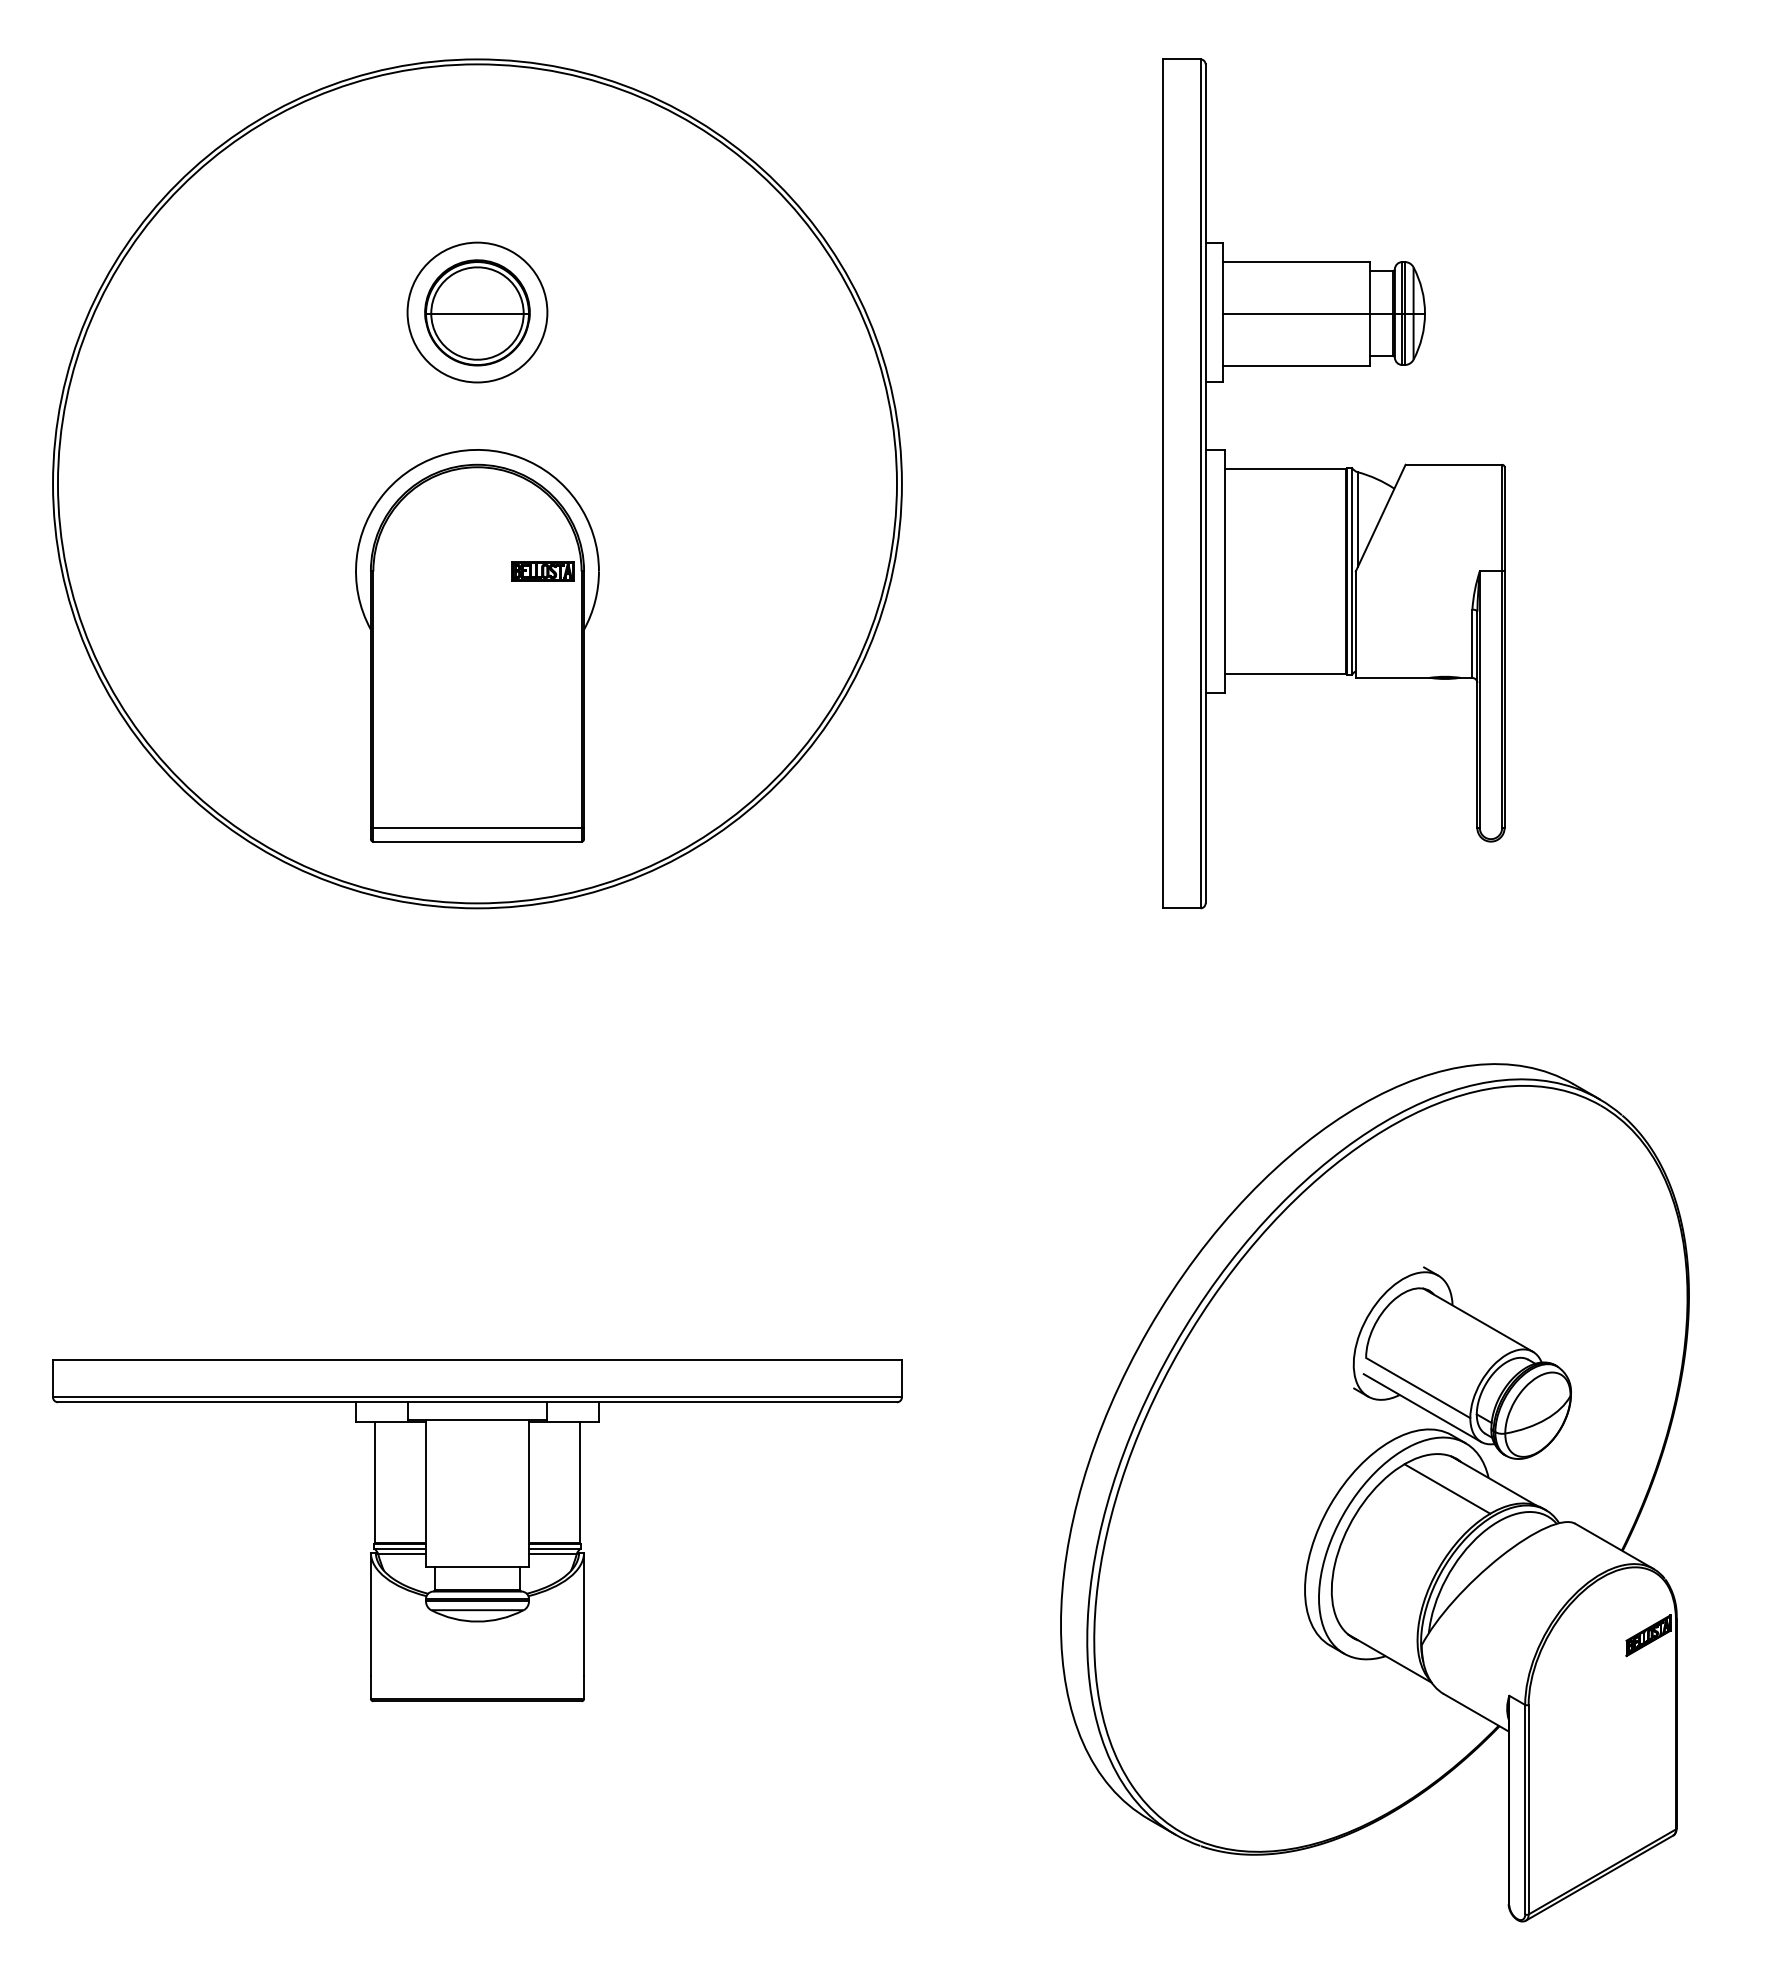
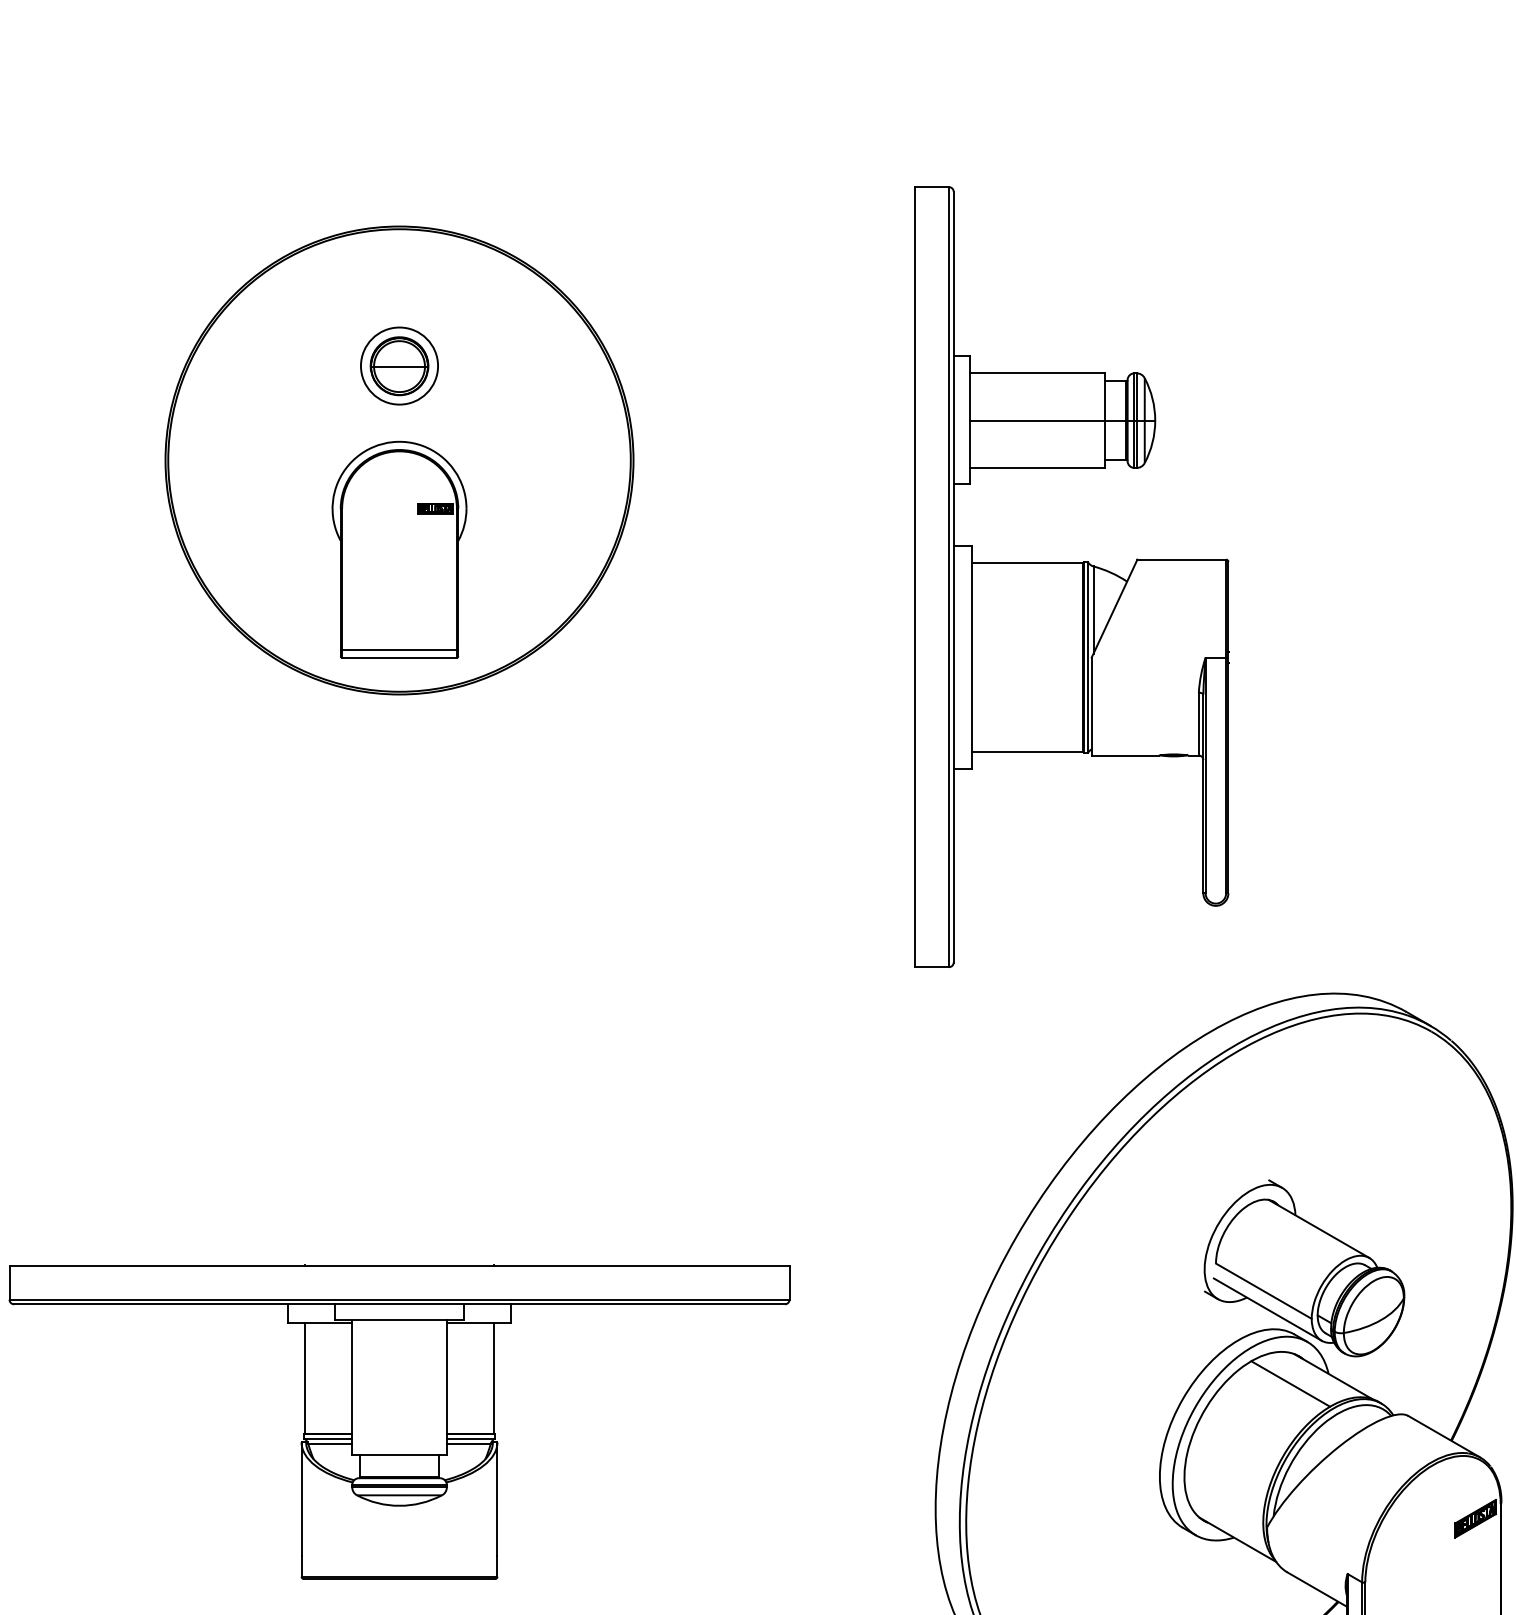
part: (477, 483) -> (399, 460), size x0.6
part: (1333, 483) -> (1071, 576), moved

